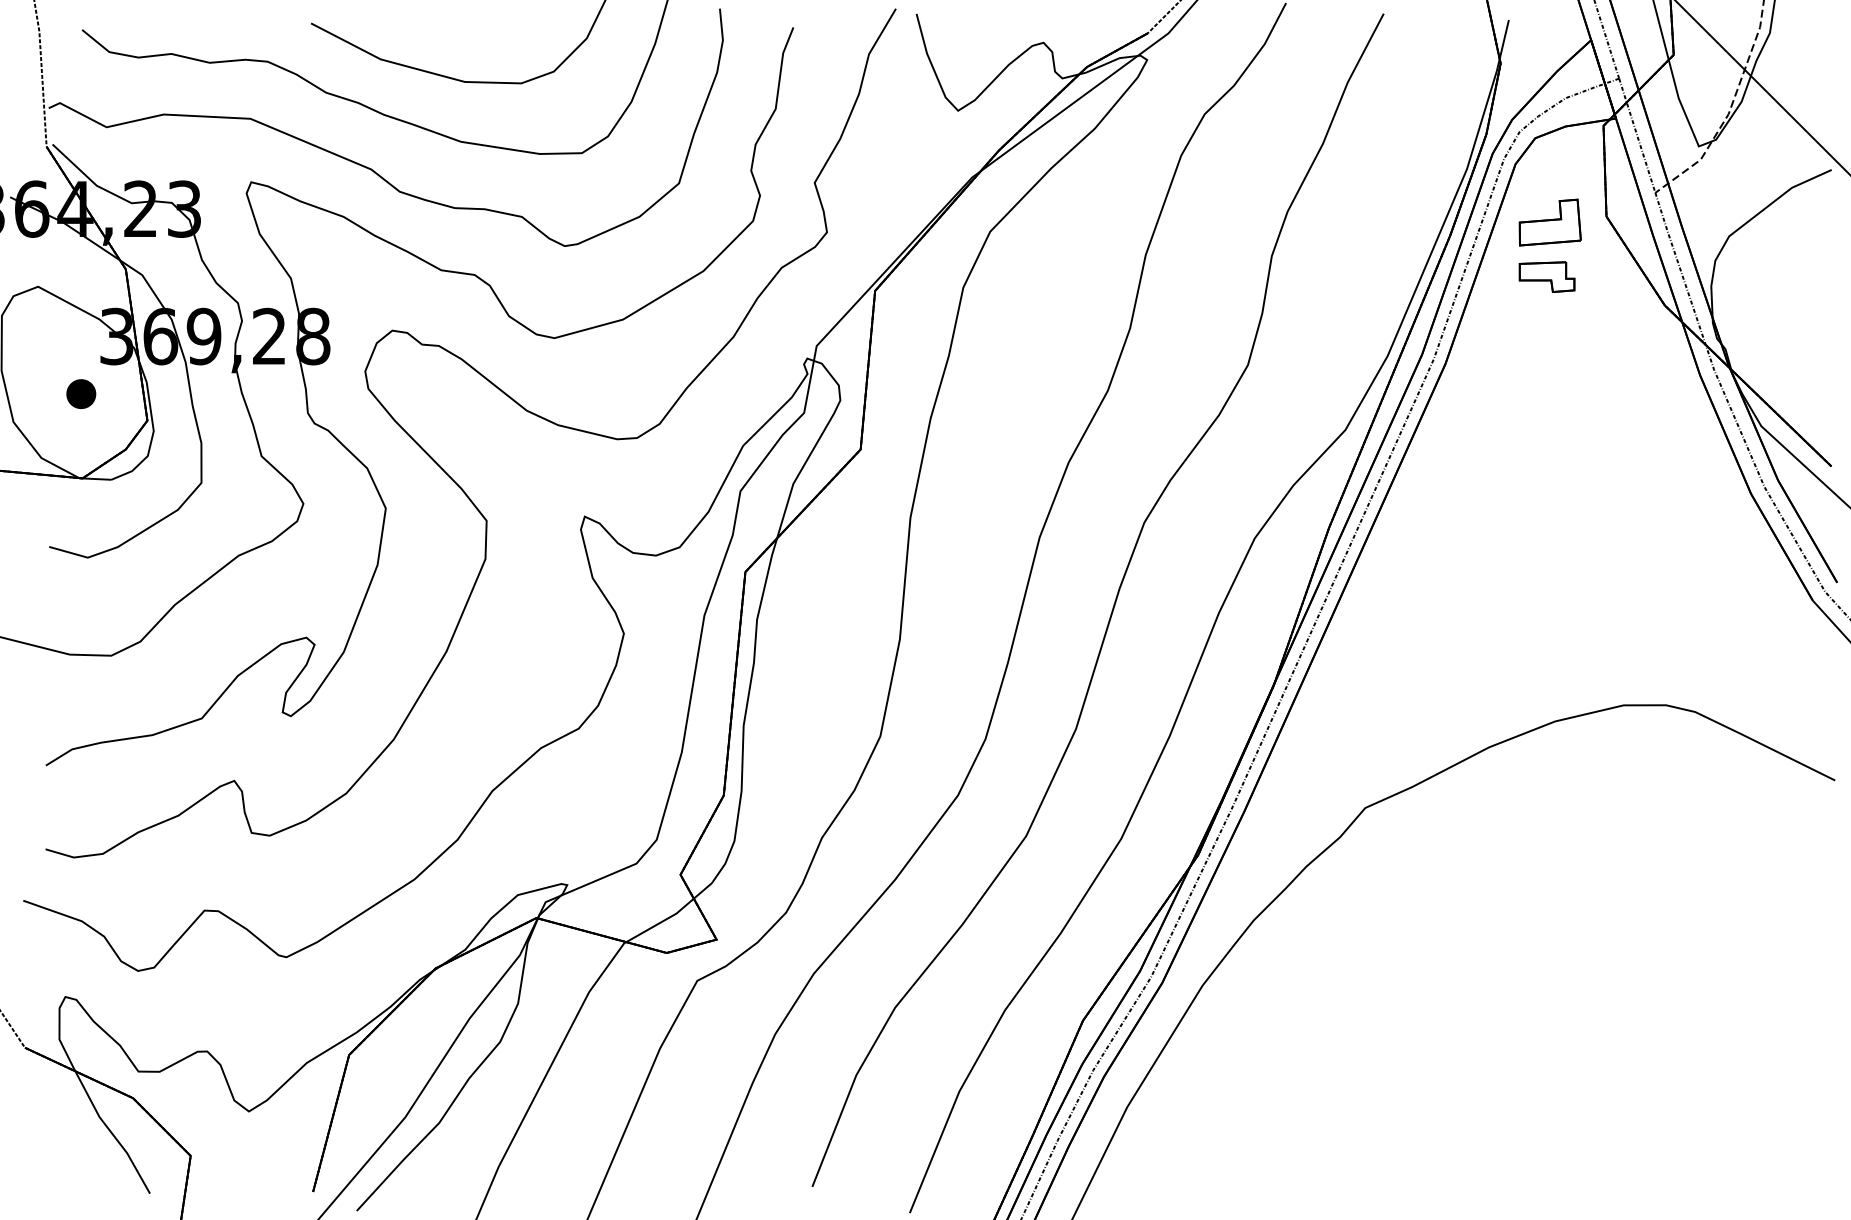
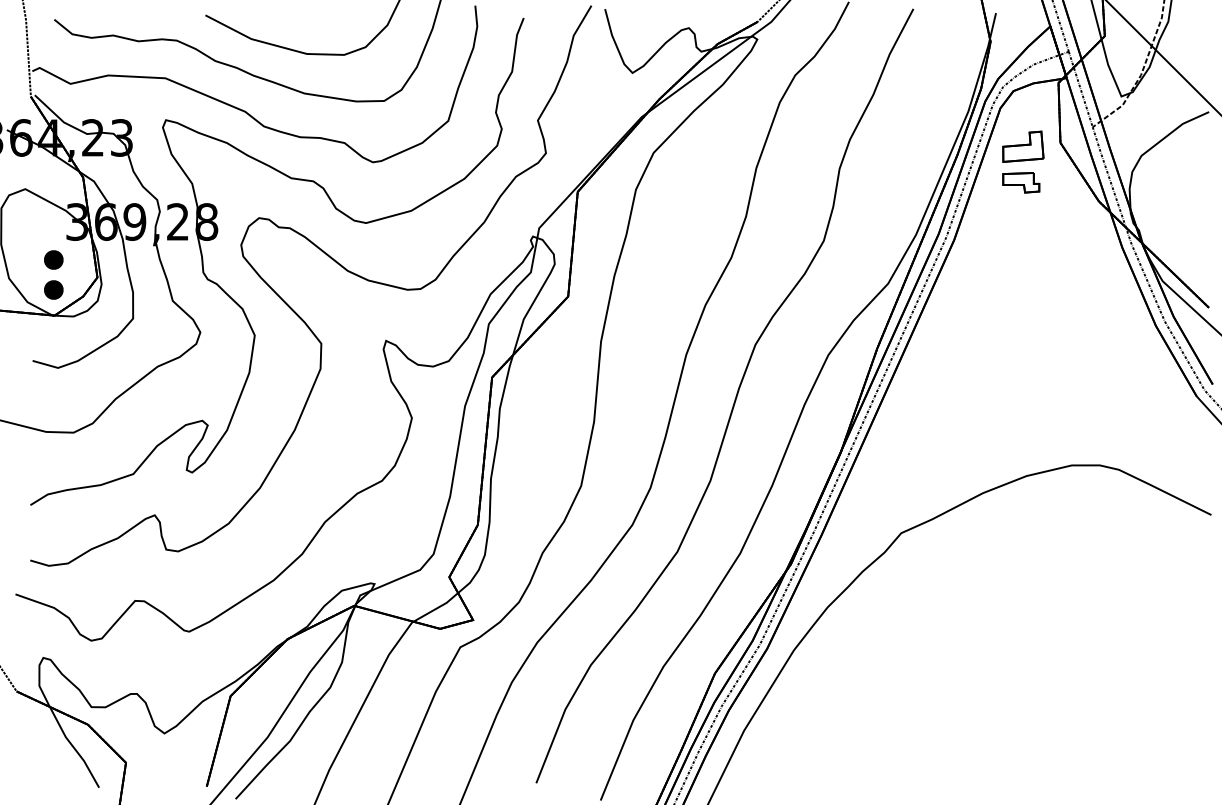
part: (80, 438) -> (53, 289), added

